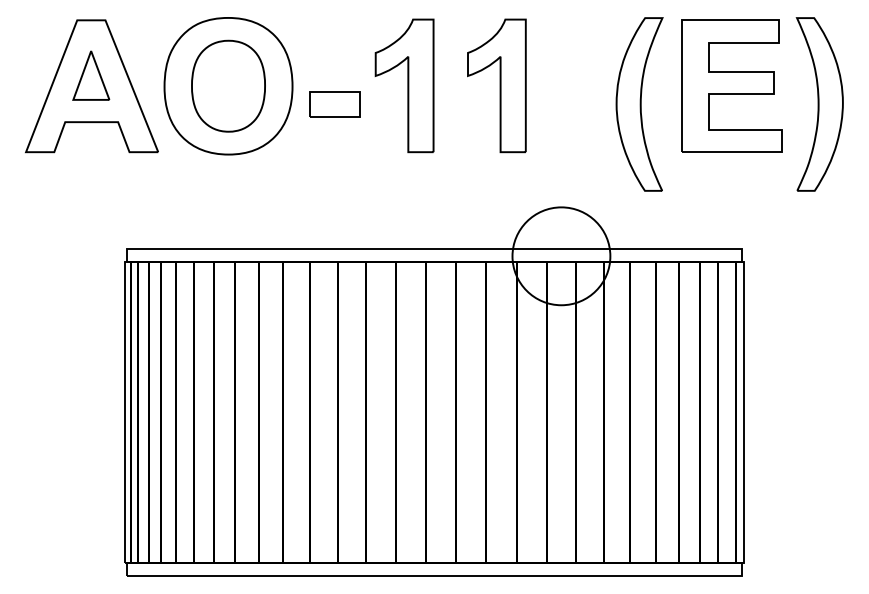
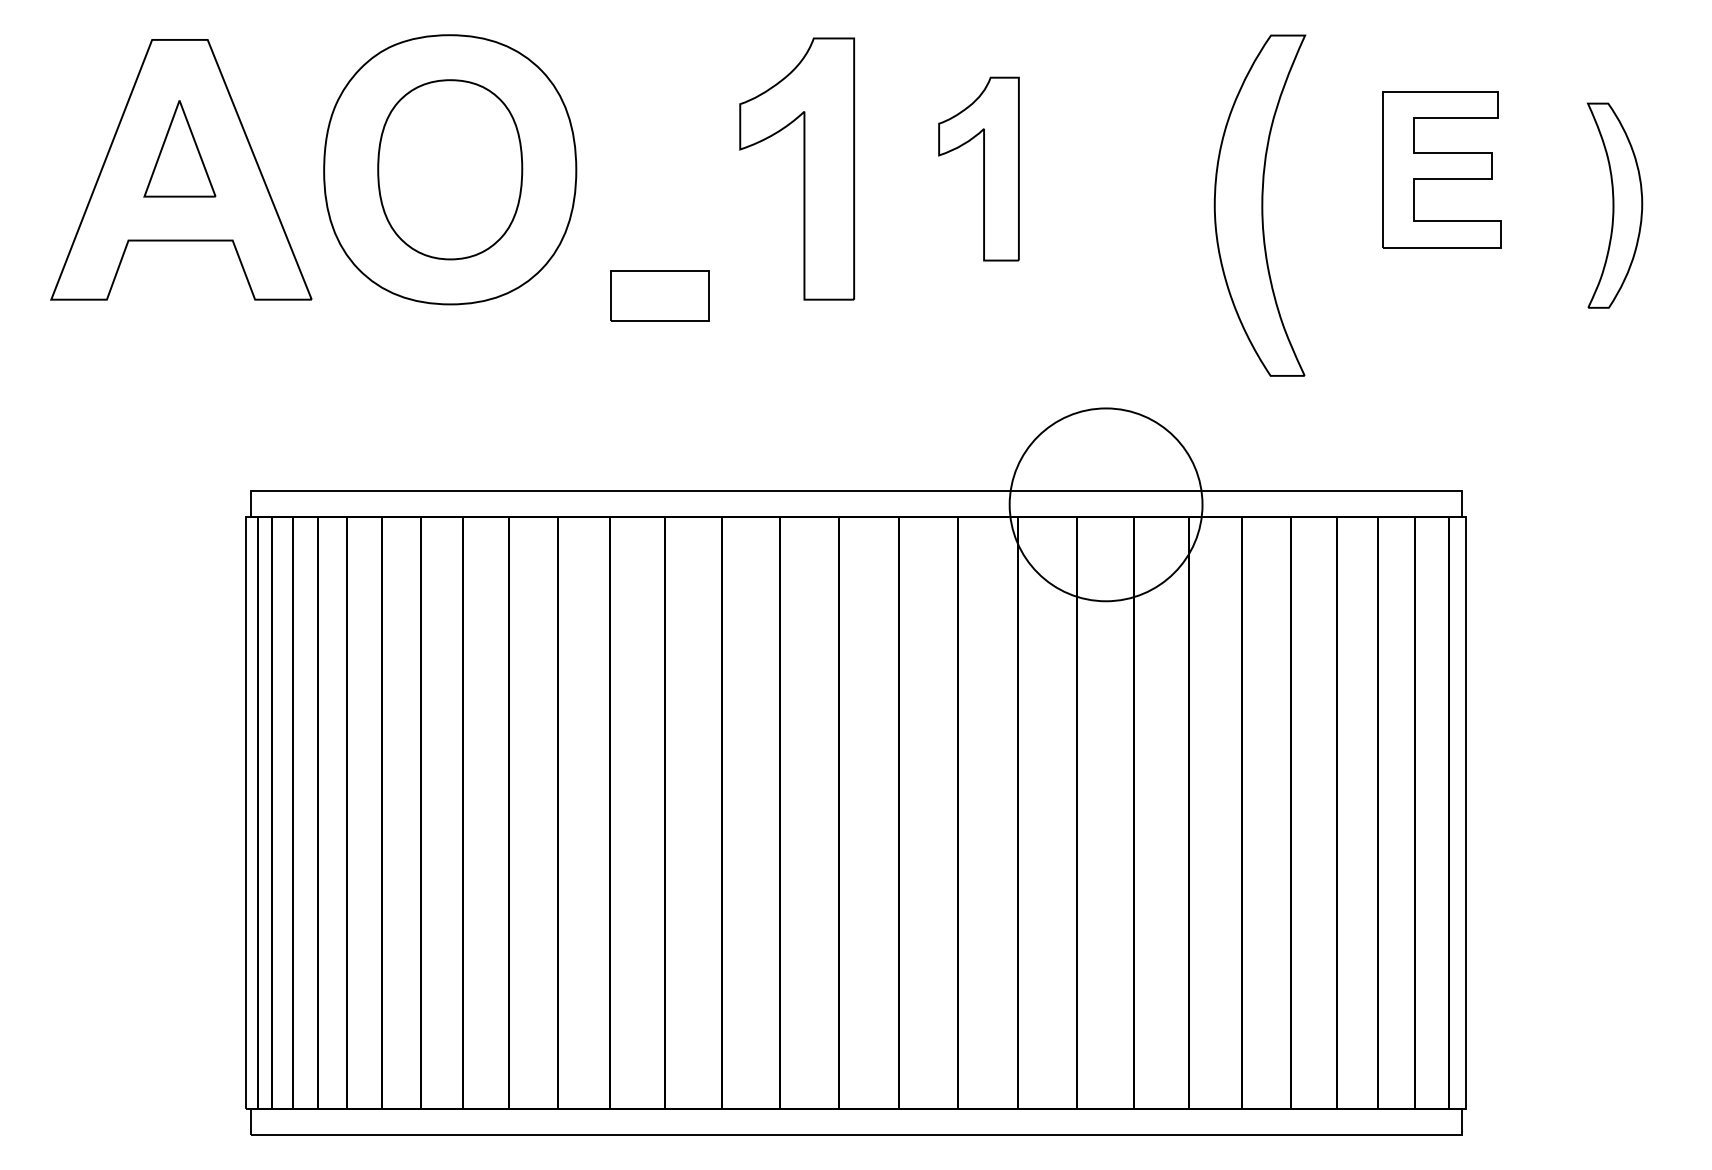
part: (496, 85) -> (978, 168), size x0.7
part: (731, 85) -> (1441, 168), size x0.6
part: (334, 104) -> (658, 296), moved
part: (819, 104) -> (1614, 205), size x0.6

